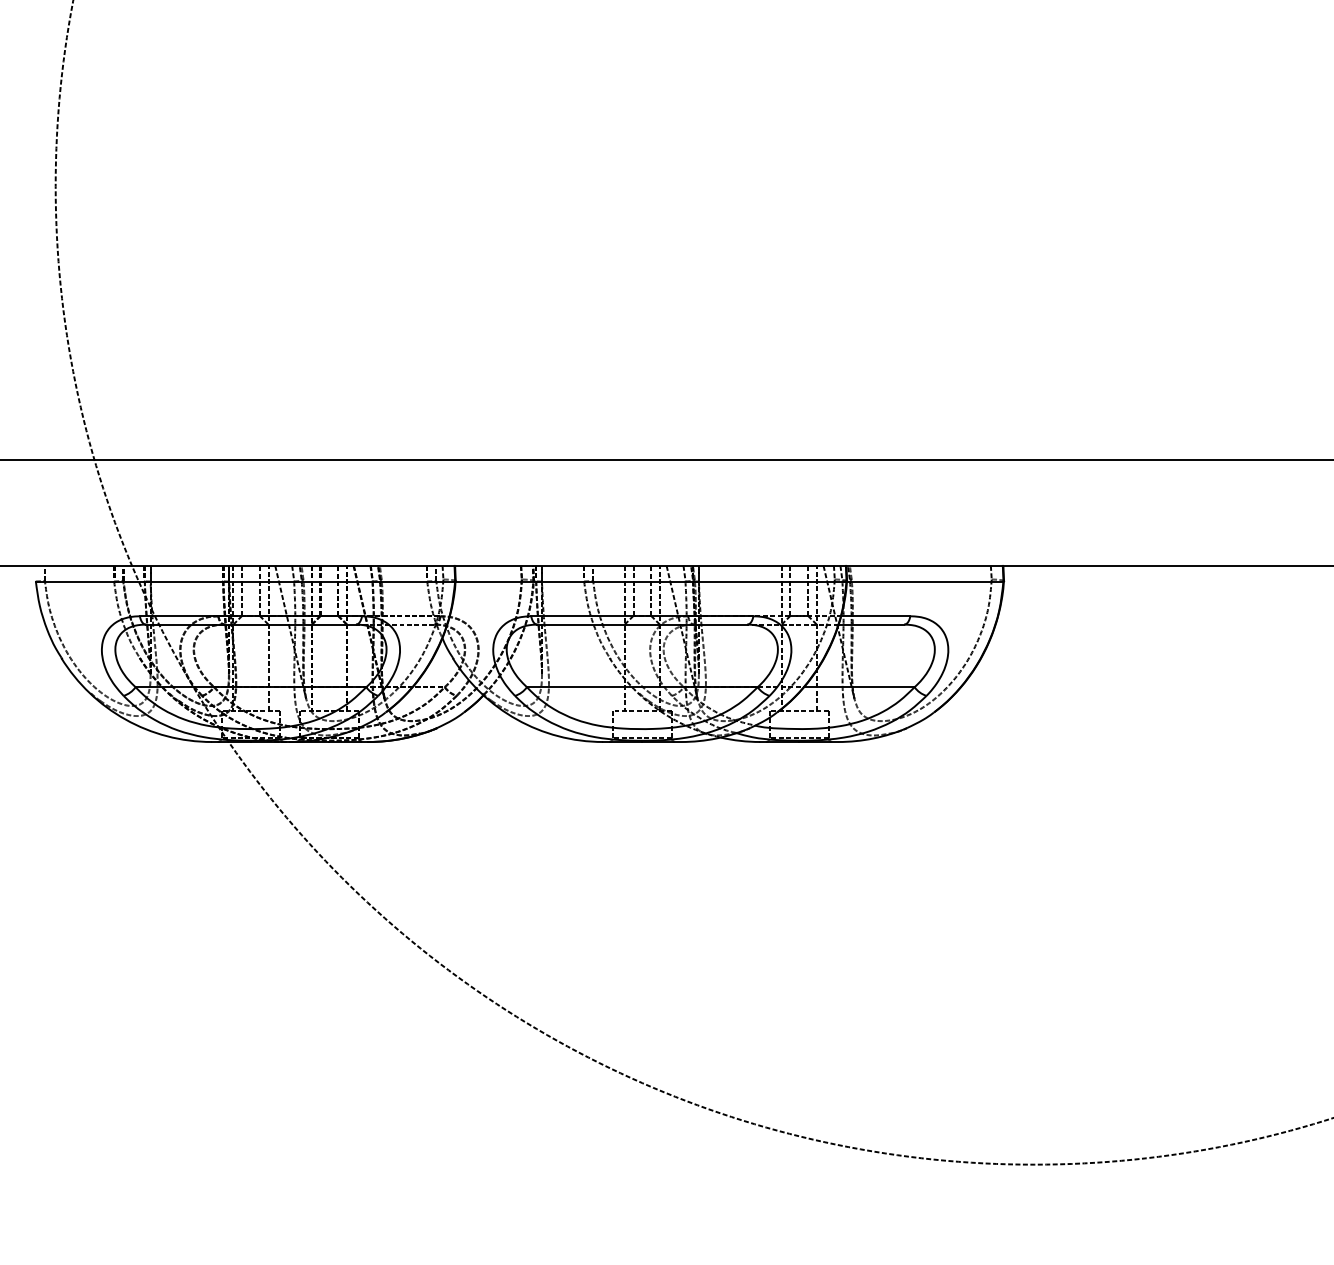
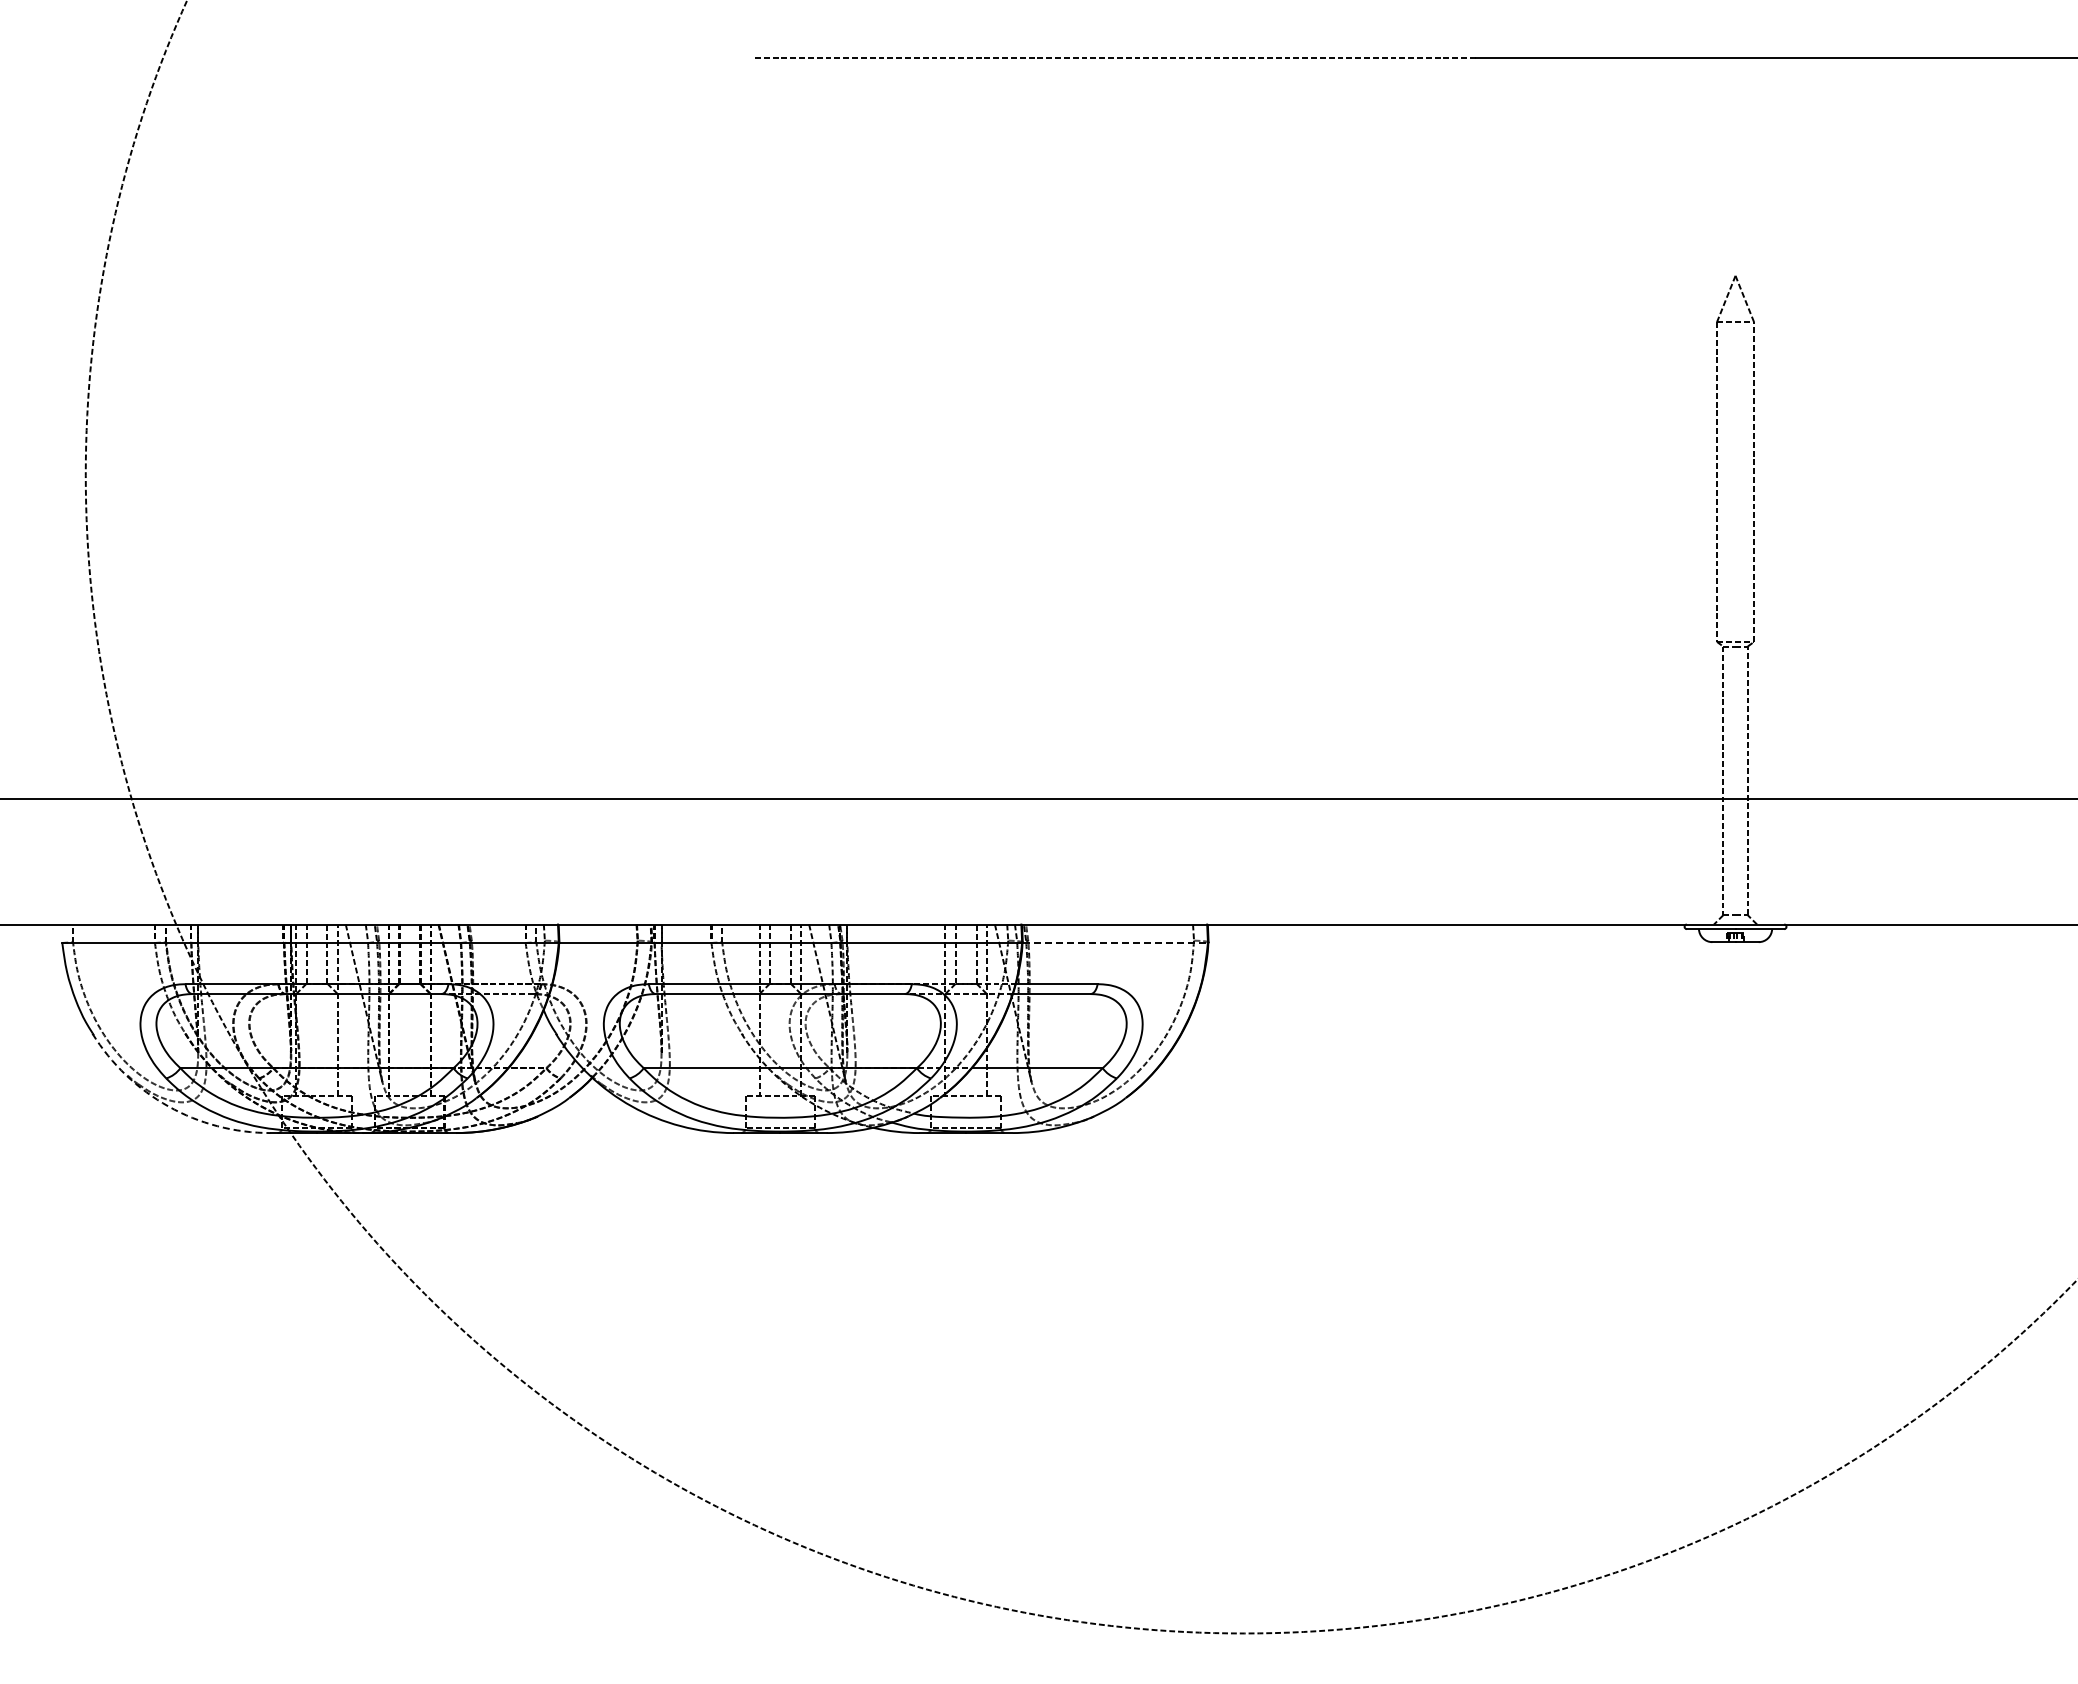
line: (925, 581) -> (1115, 943), solid -> dashed
arc: (125, 719) -> (168, 1106), solid -> dashed

